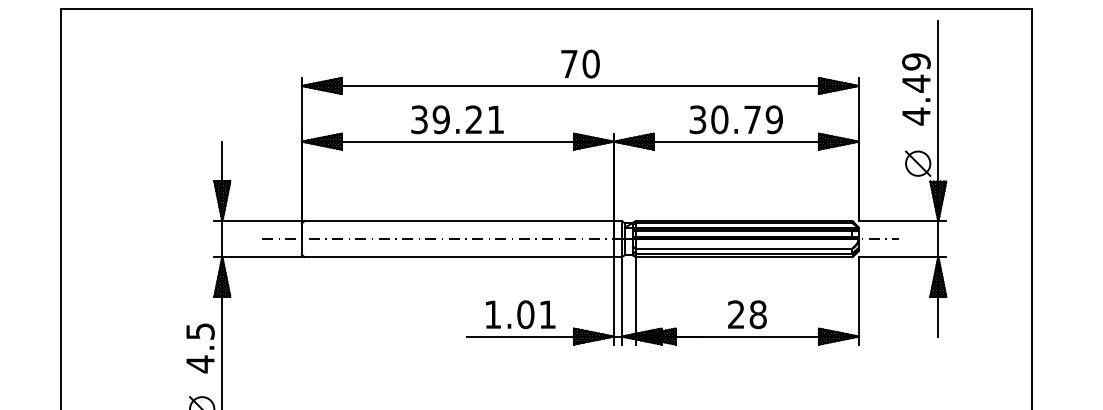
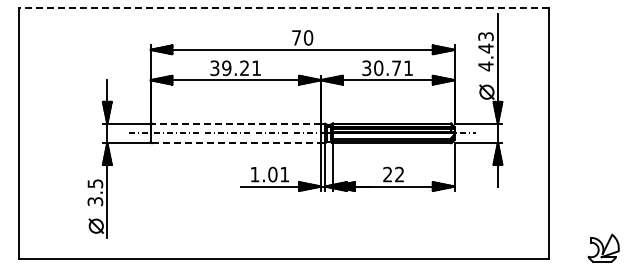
line: (547, 10) -> (284, 8), solid -> dashed
text: (915, 61) -> (485, 36), 4.49 -> 4.43
text: (774, 120) -> (408, 68), 30.79 -> 30.71
line: (457, 221) -> (235, 123), solid -> dashed
line: (459, 257) -> (236, 143), solid -> dashed
text: (757, 314) -> (399, 174), 28 -> 22
text: (200, 363) -> (95, 201), 4.5 -> 3.5

